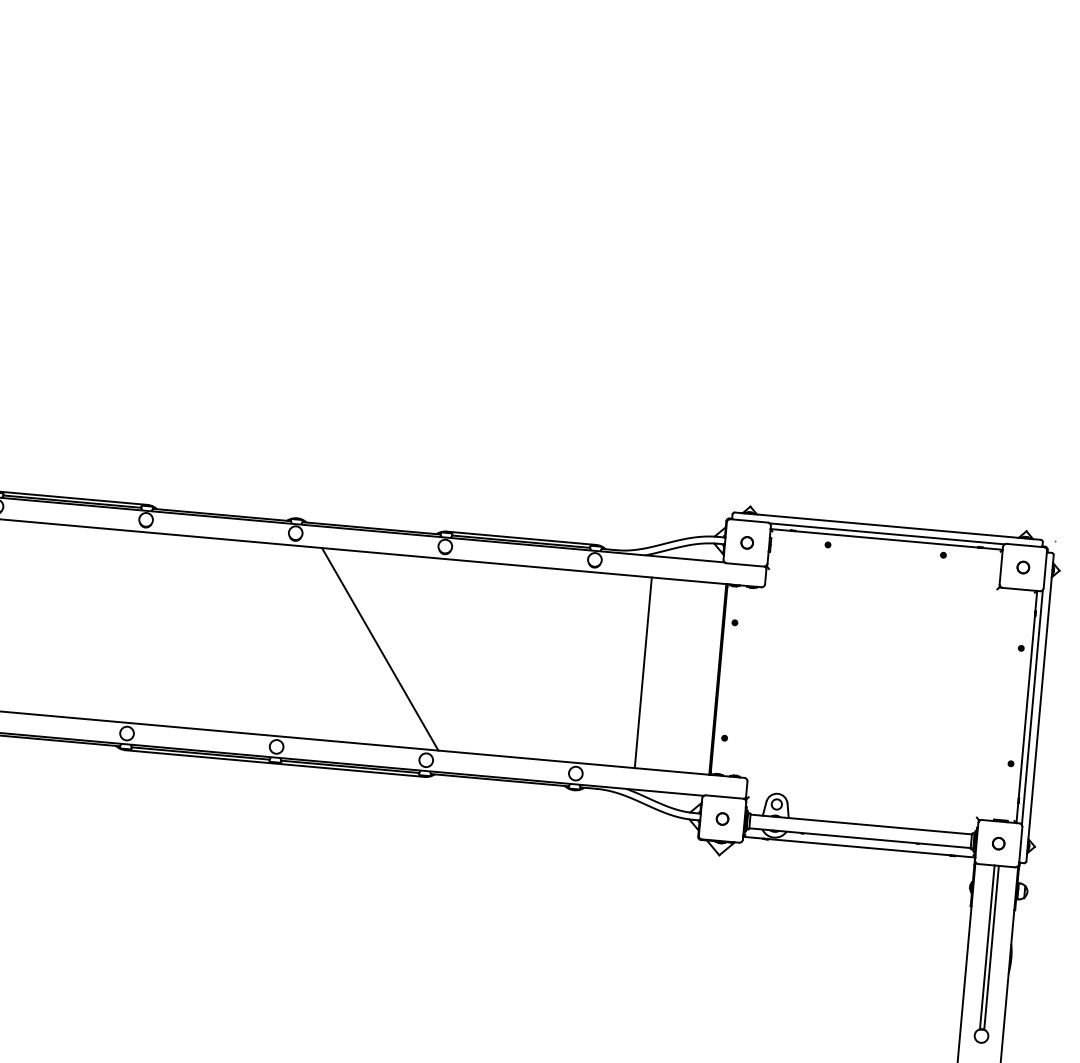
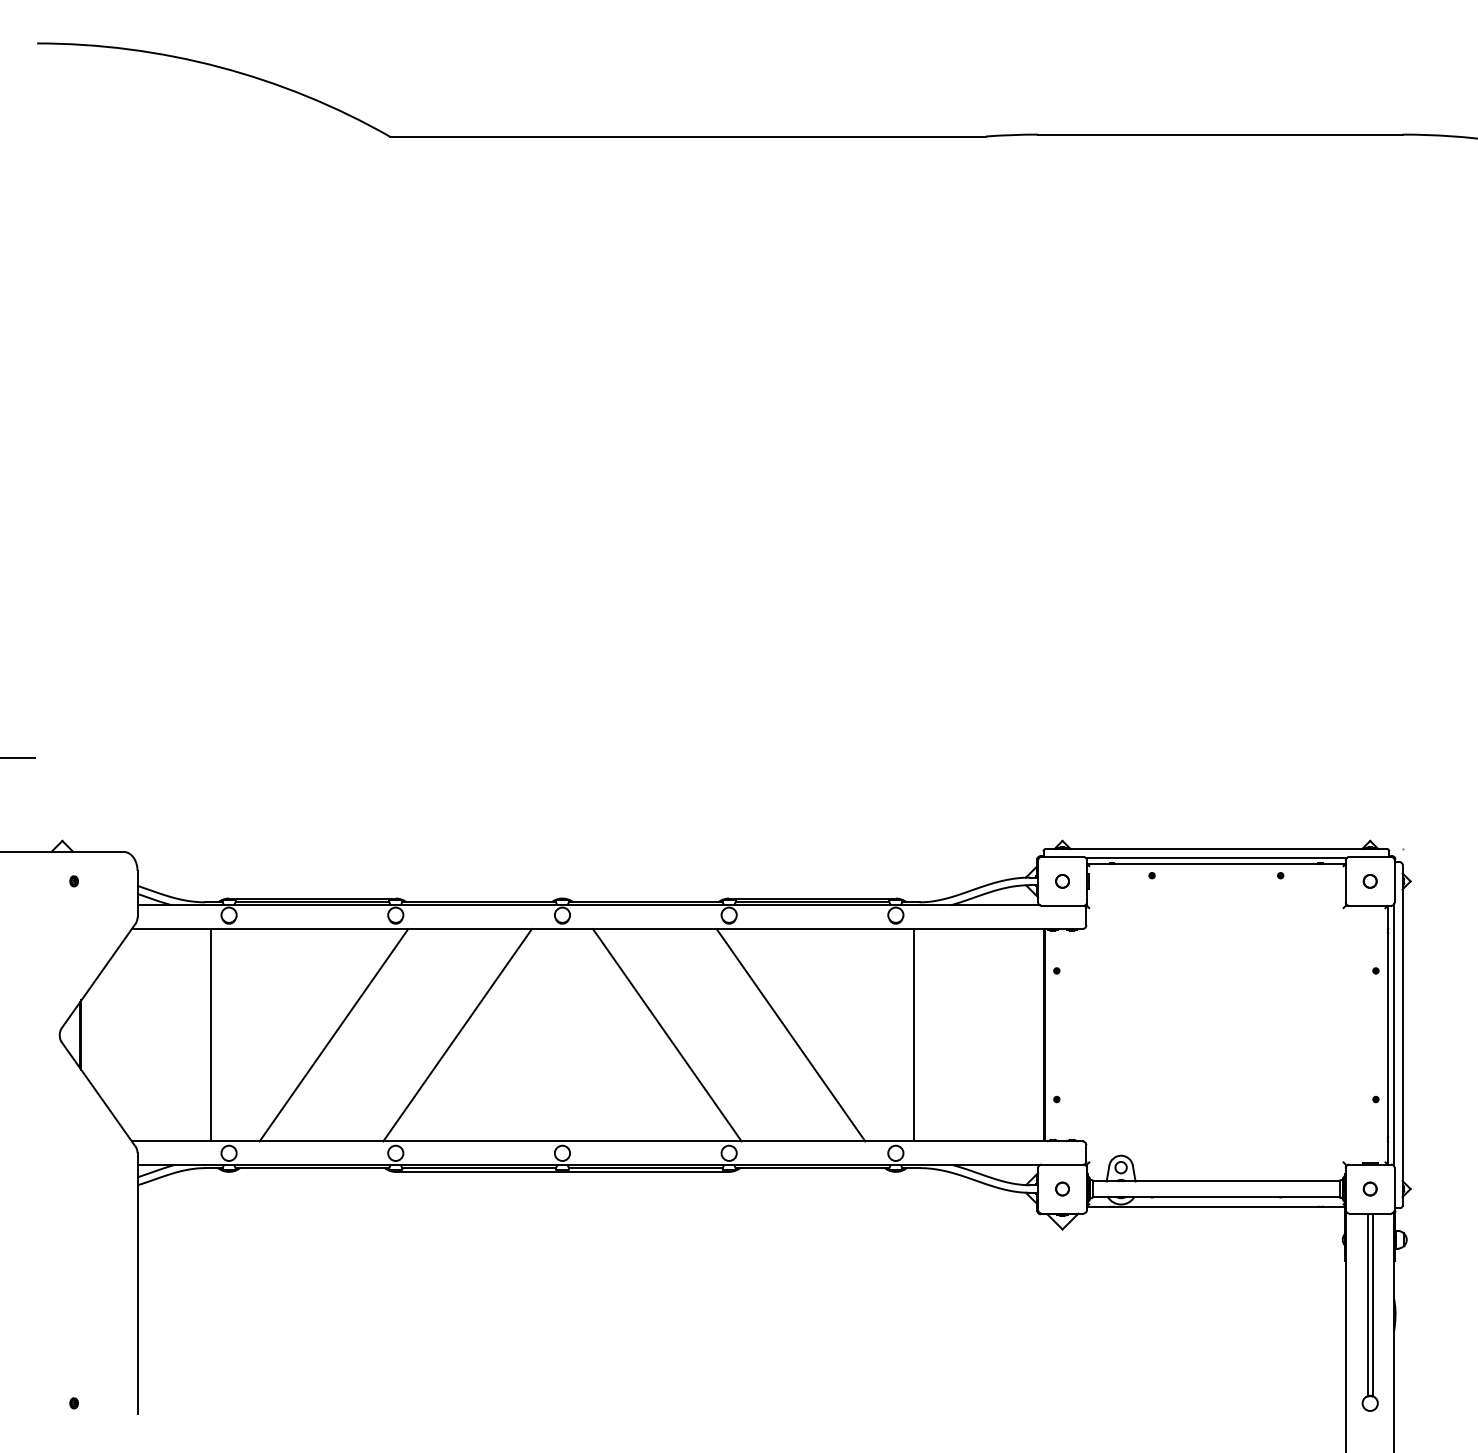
line: (80, 622) -> (333, 1035), added
line: (191, 632) -> (457, 1035), added
line: (490, 659) -> (790, 1035), added
line: (643, 673) -> (913, 1035), moved

